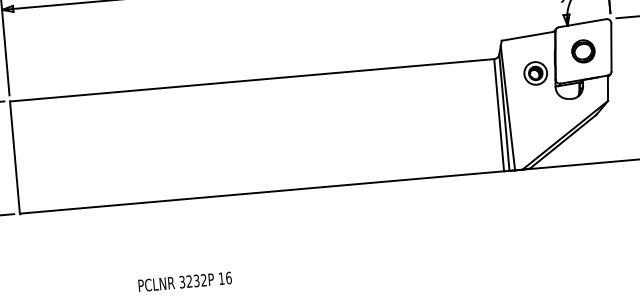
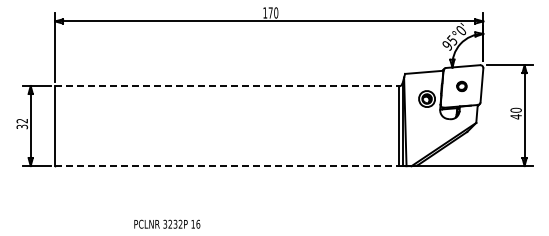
part: (582, 51) -> (461, 86), size x0.6
line: (251, 80) -> (226, 86), solid -> dashed
line: (261, 193) -> (226, 166), solid -> dashed

